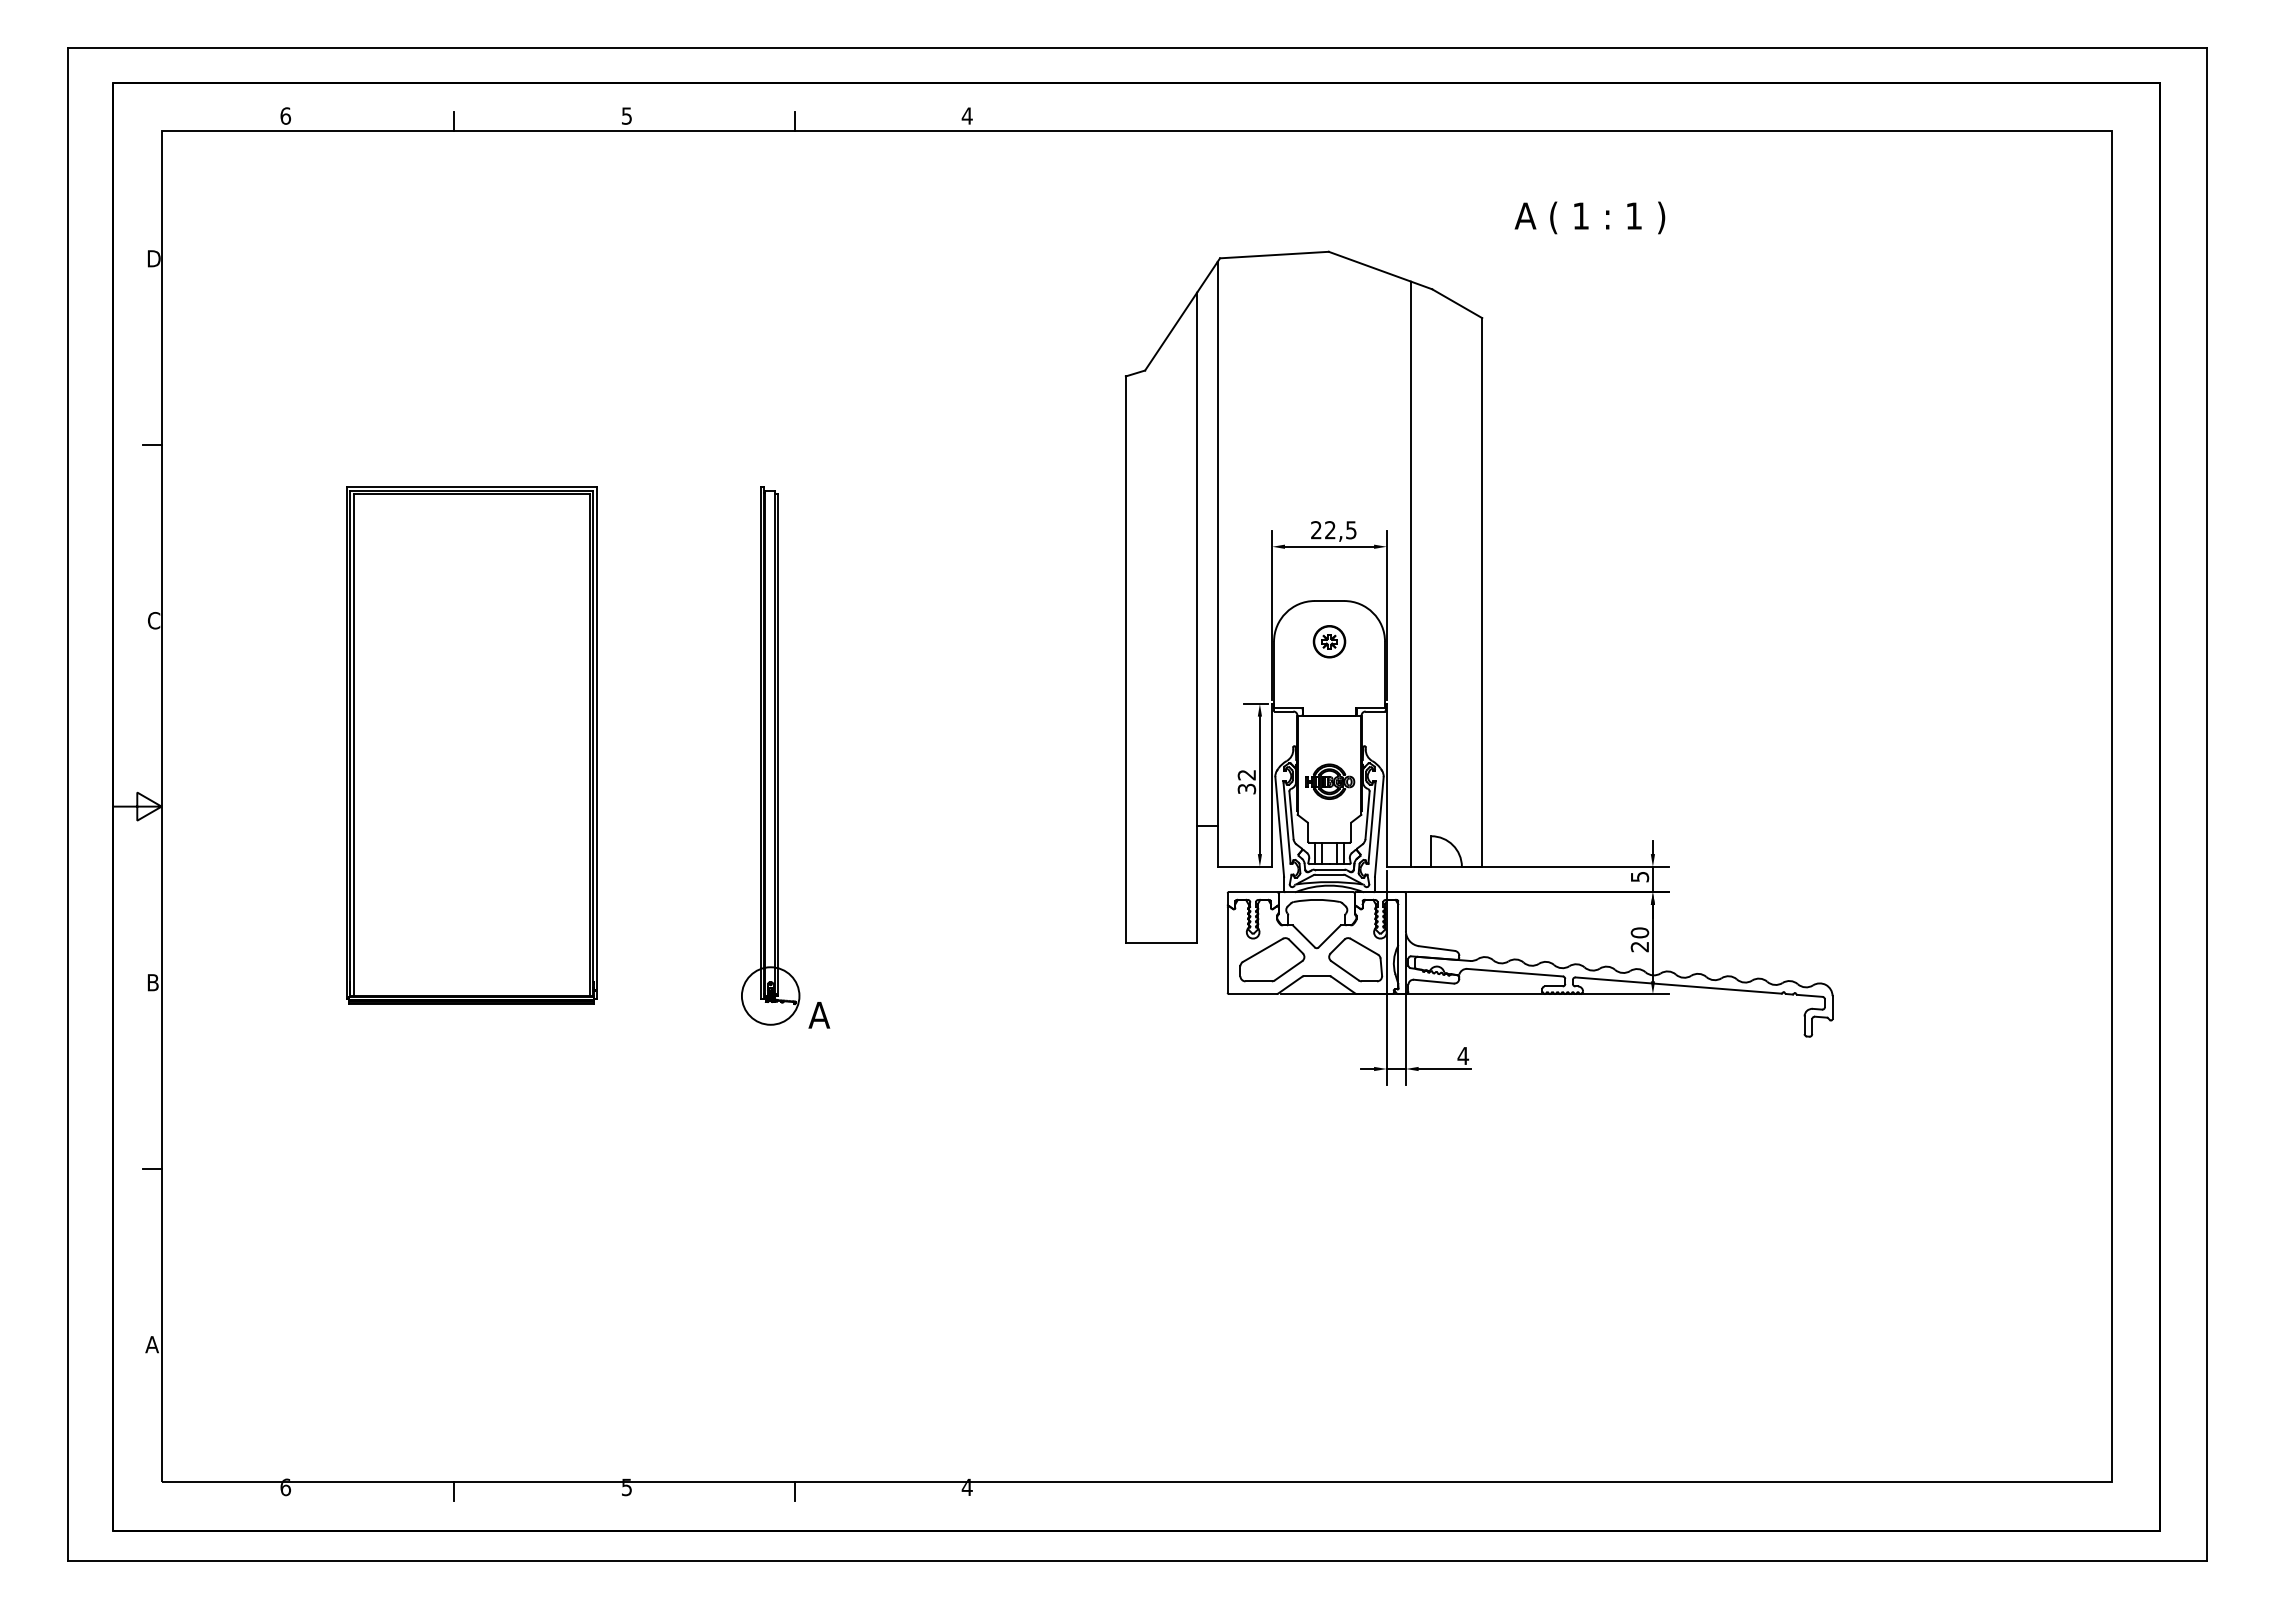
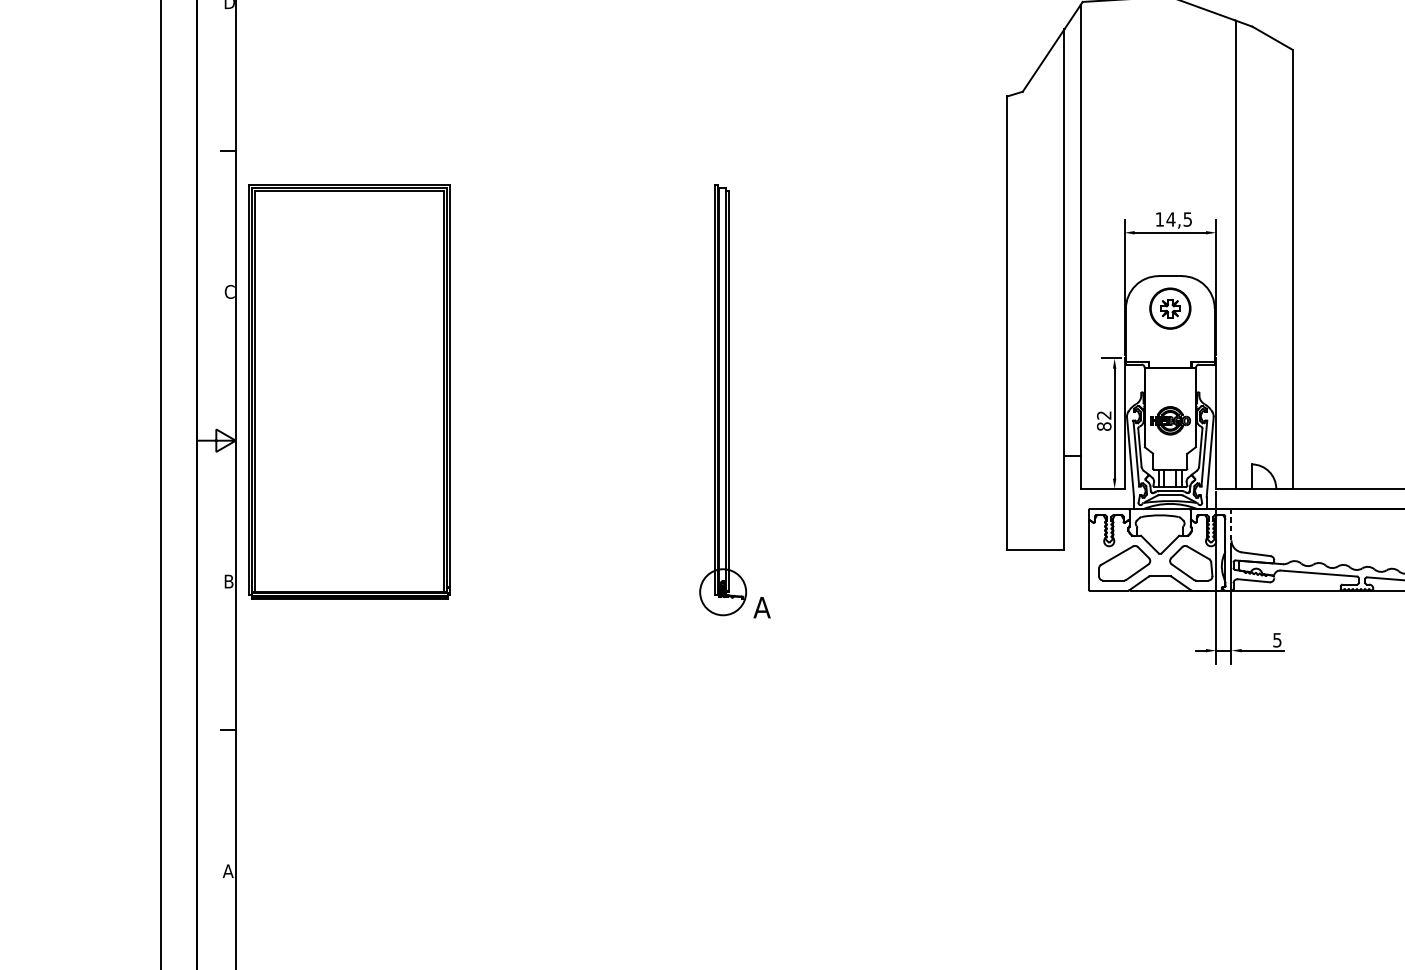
text: (1323, 530) -> (1165, 219), 22,5 -> 14,5
part: (1329, 641) -> (1170, 308), size x1.6
part: (471, 745) -> (349, 391), moved
text: (1246, 788) -> (1103, 426), 32 -> 82
line: (1405, 912) -> (1231, 525), solid -> dashed
text: (1463, 1056) -> (1277, 640), 4 -> 5

